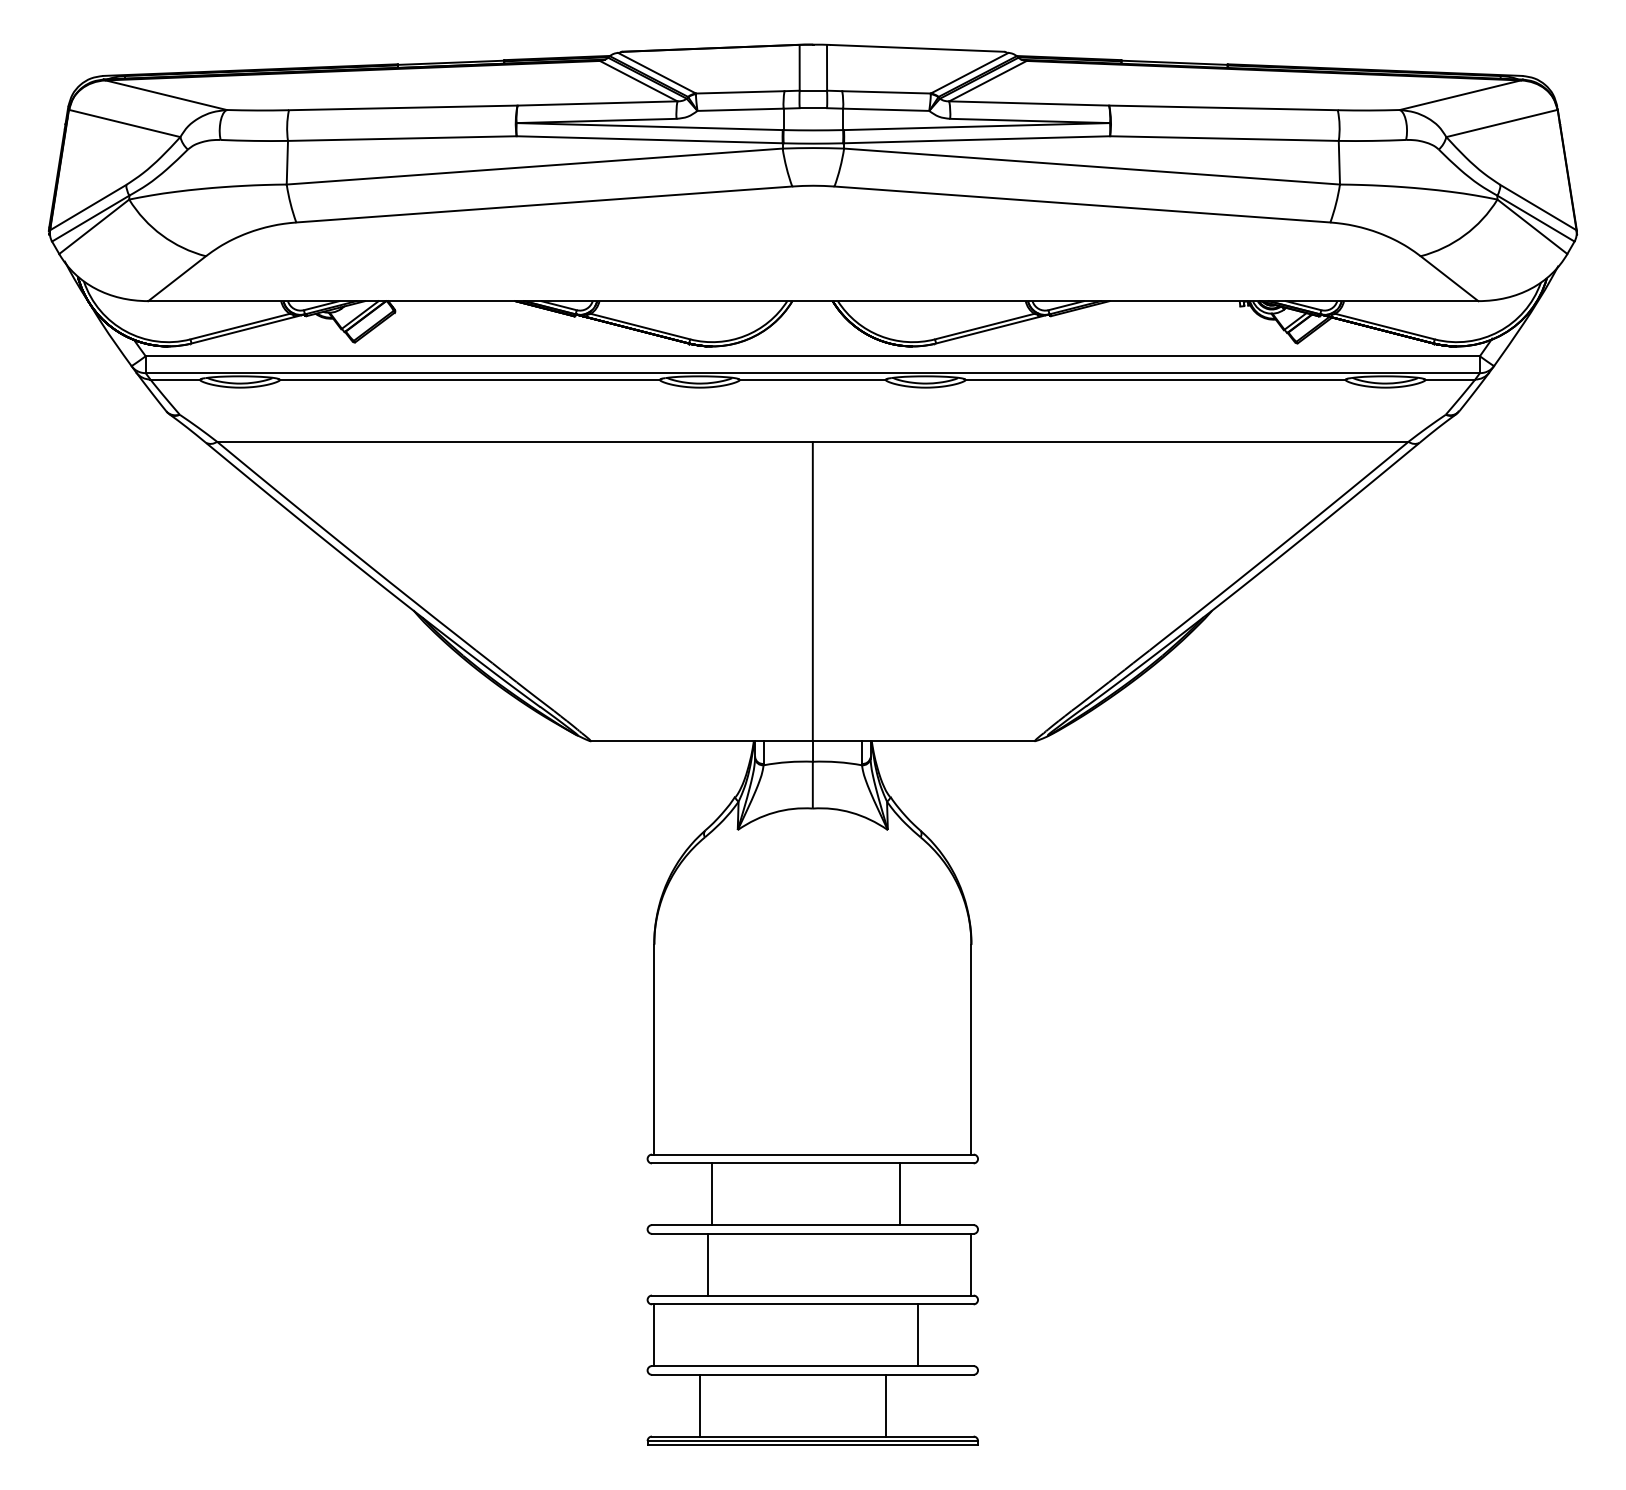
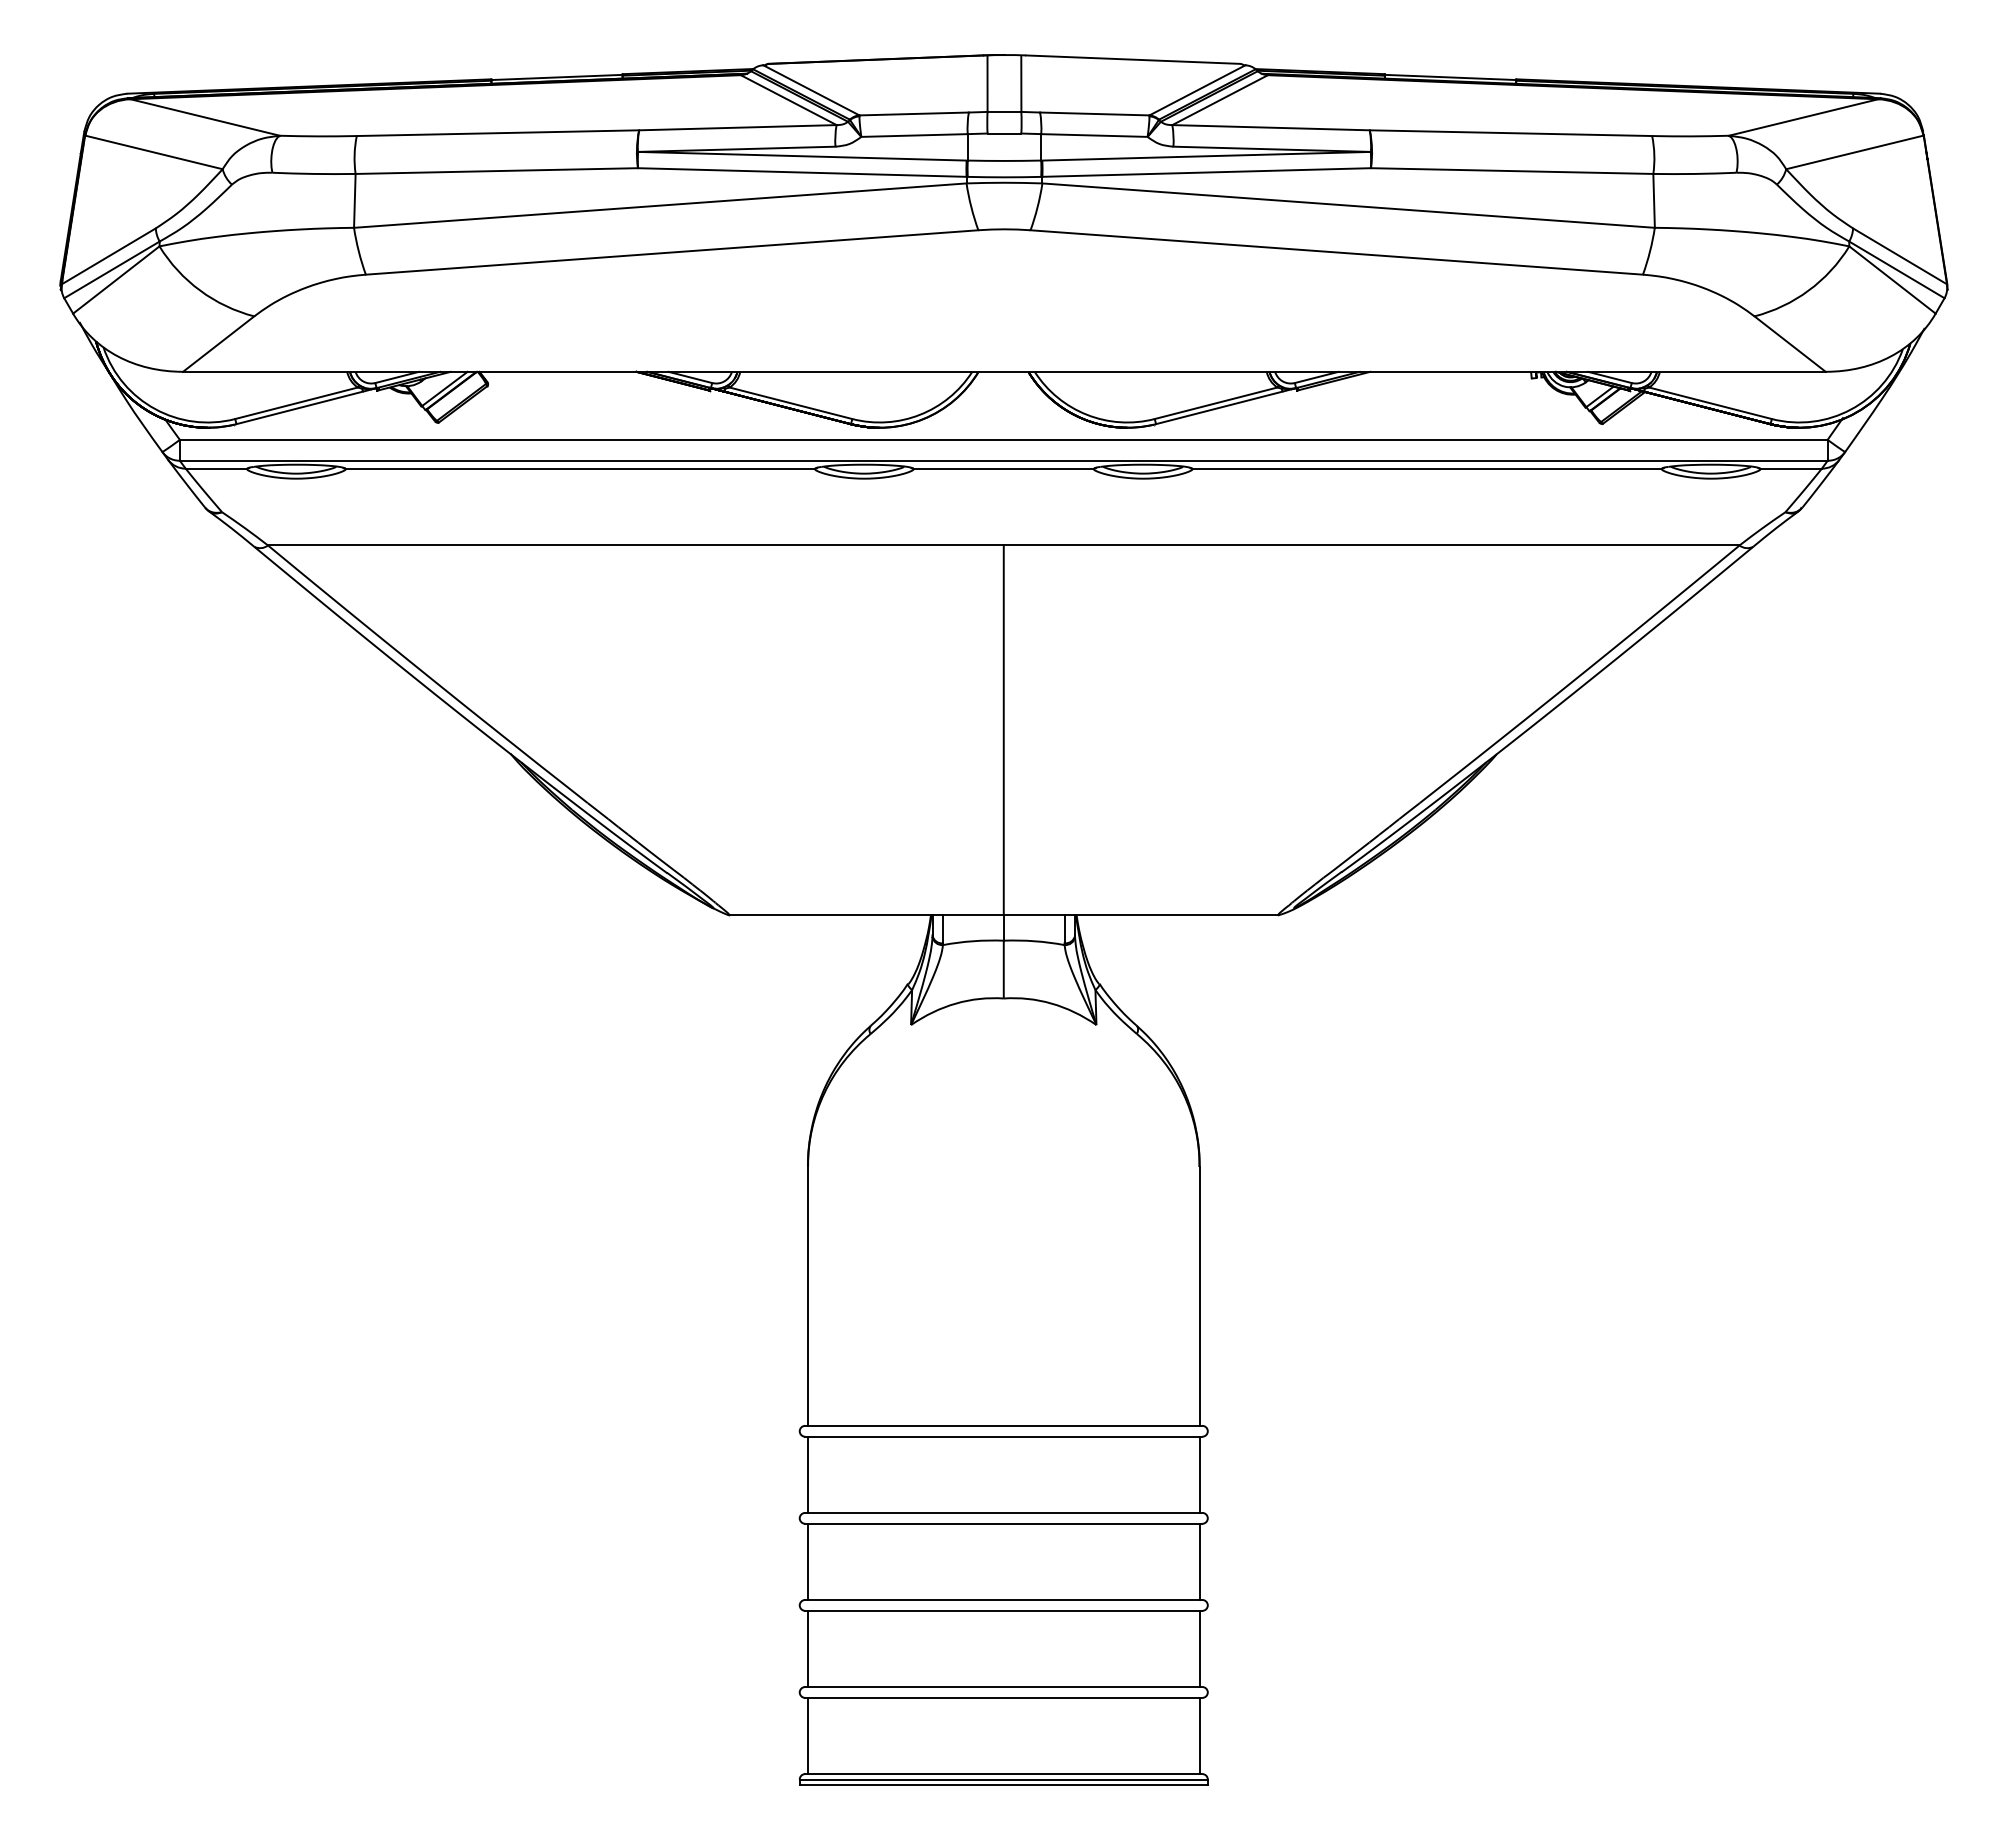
line: (711, 1193) -> (807, 1474), moved
line: (900, 1193) -> (1199, 1474), moved
line: (708, 1264) -> (807, 1561), moved
line: (917, 1334) -> (1199, 1648), moved
line: (700, 1405) -> (807, 1735), moved
line: (885, 1405) -> (1199, 1735), moved

